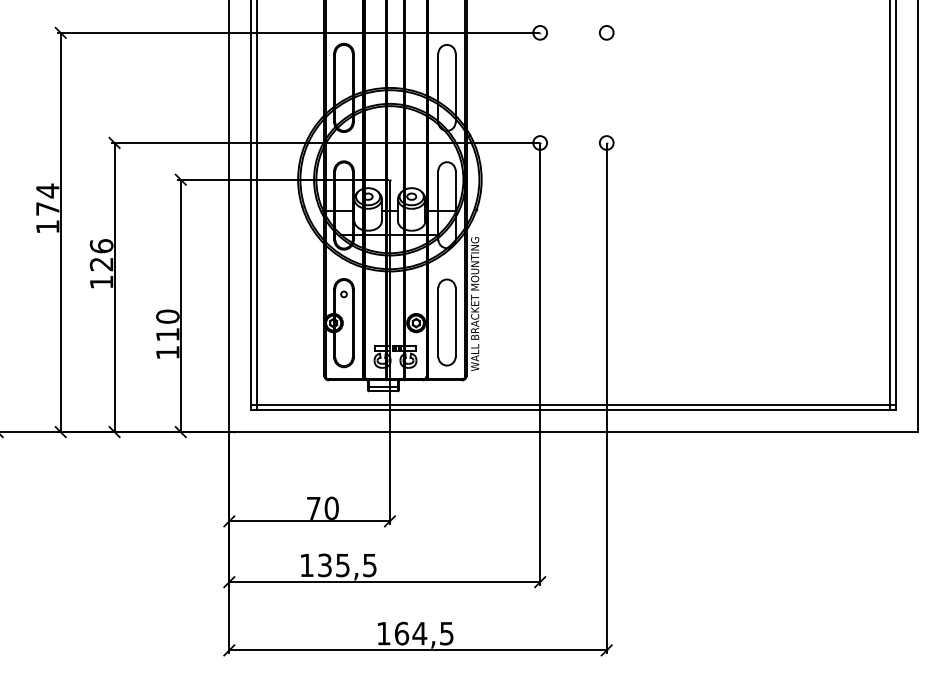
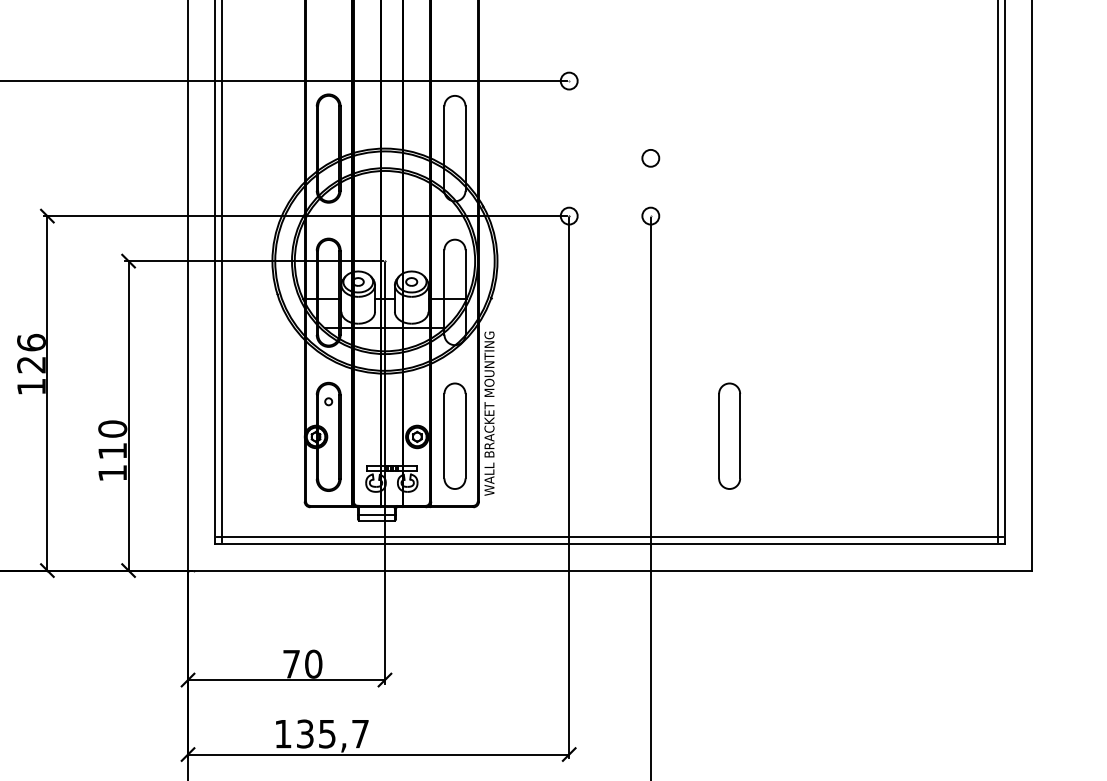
circle: (606, 32) -> (650, 157), moved
part: (670, 322) -> (729, 436), added
text: (369, 565) -> (359, 734), 135,5 -> 135,7

